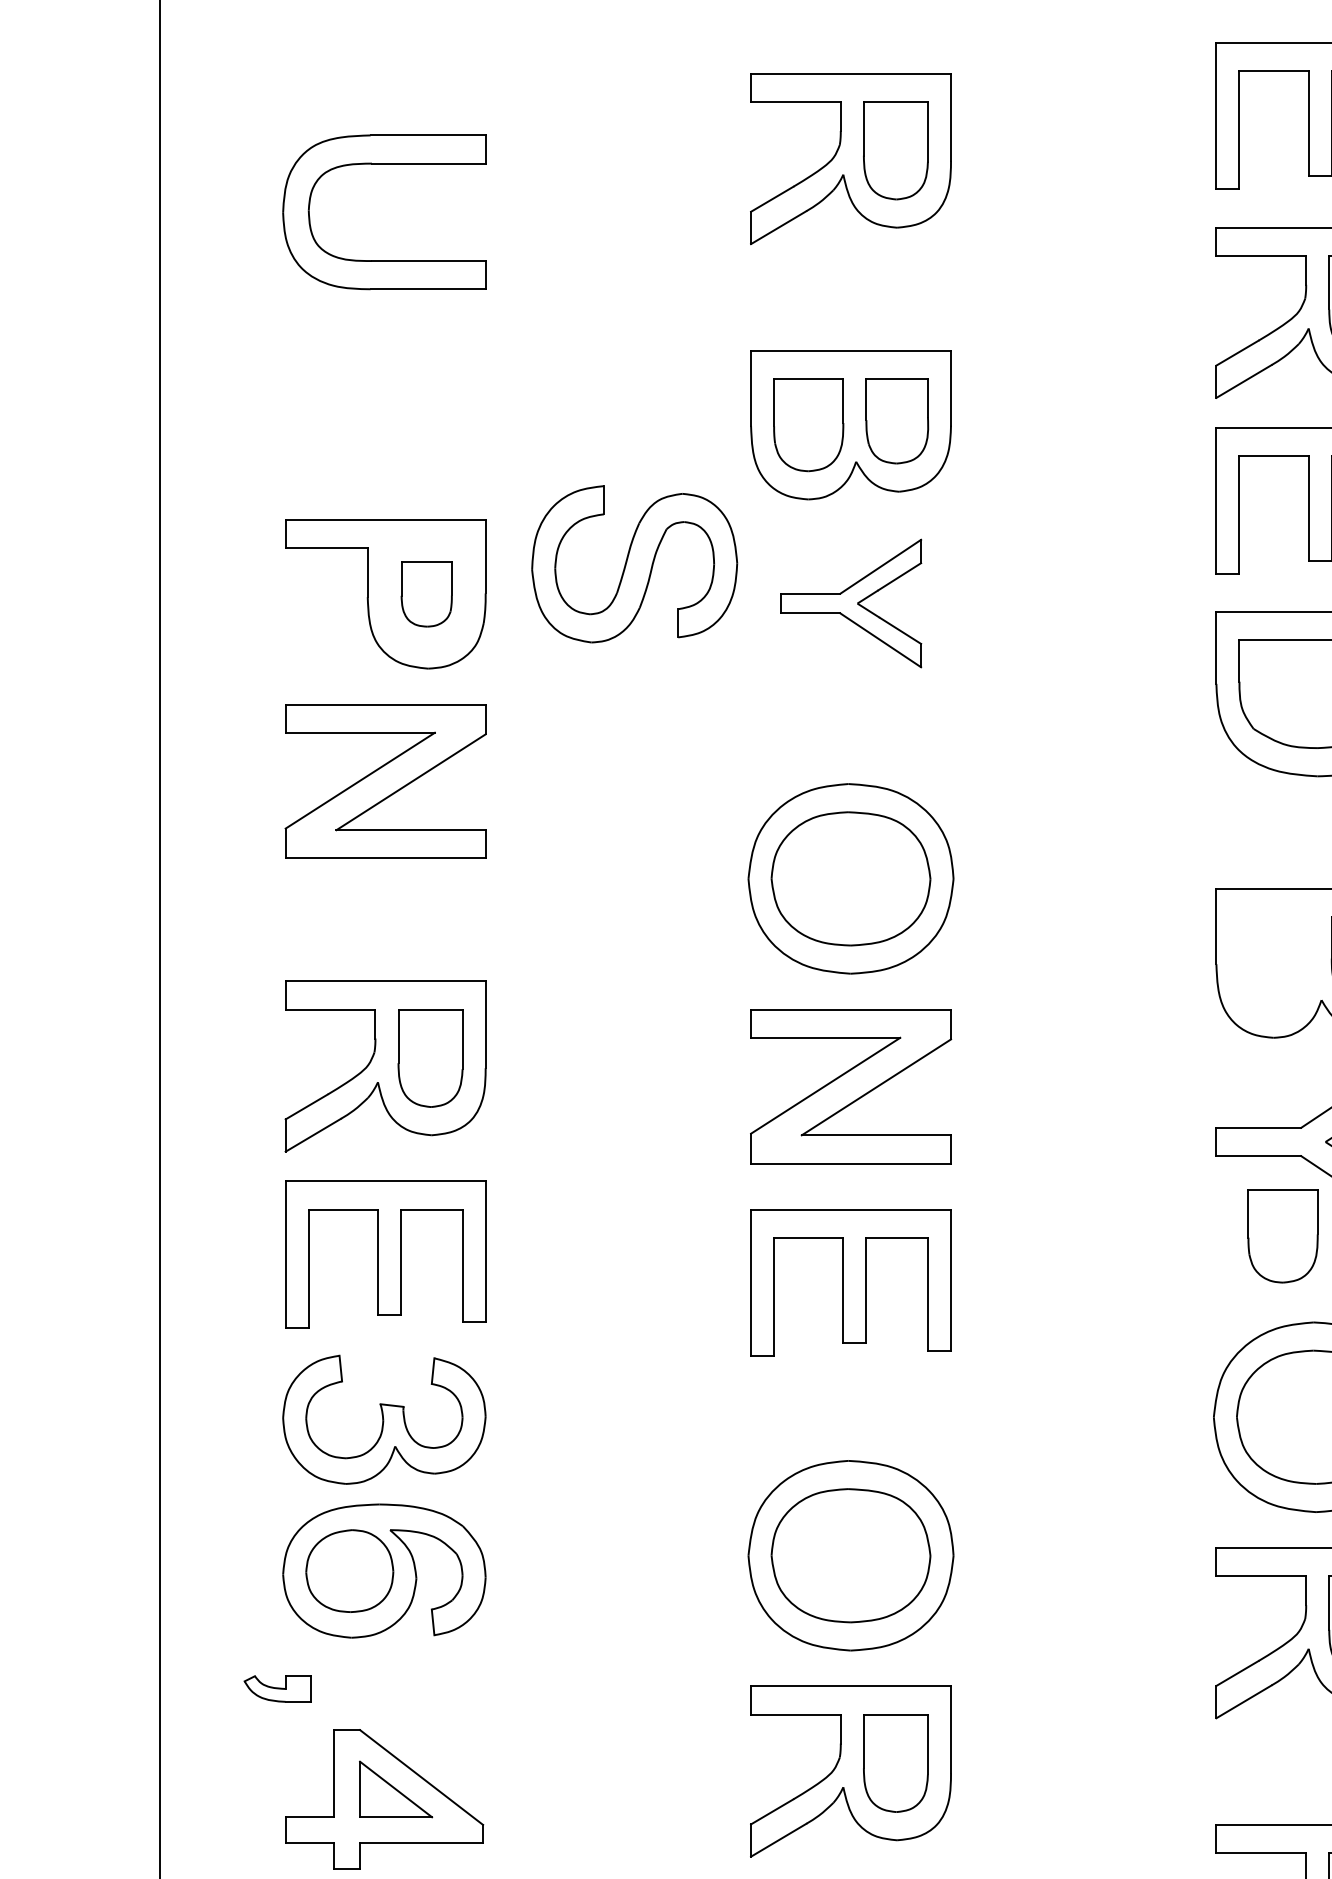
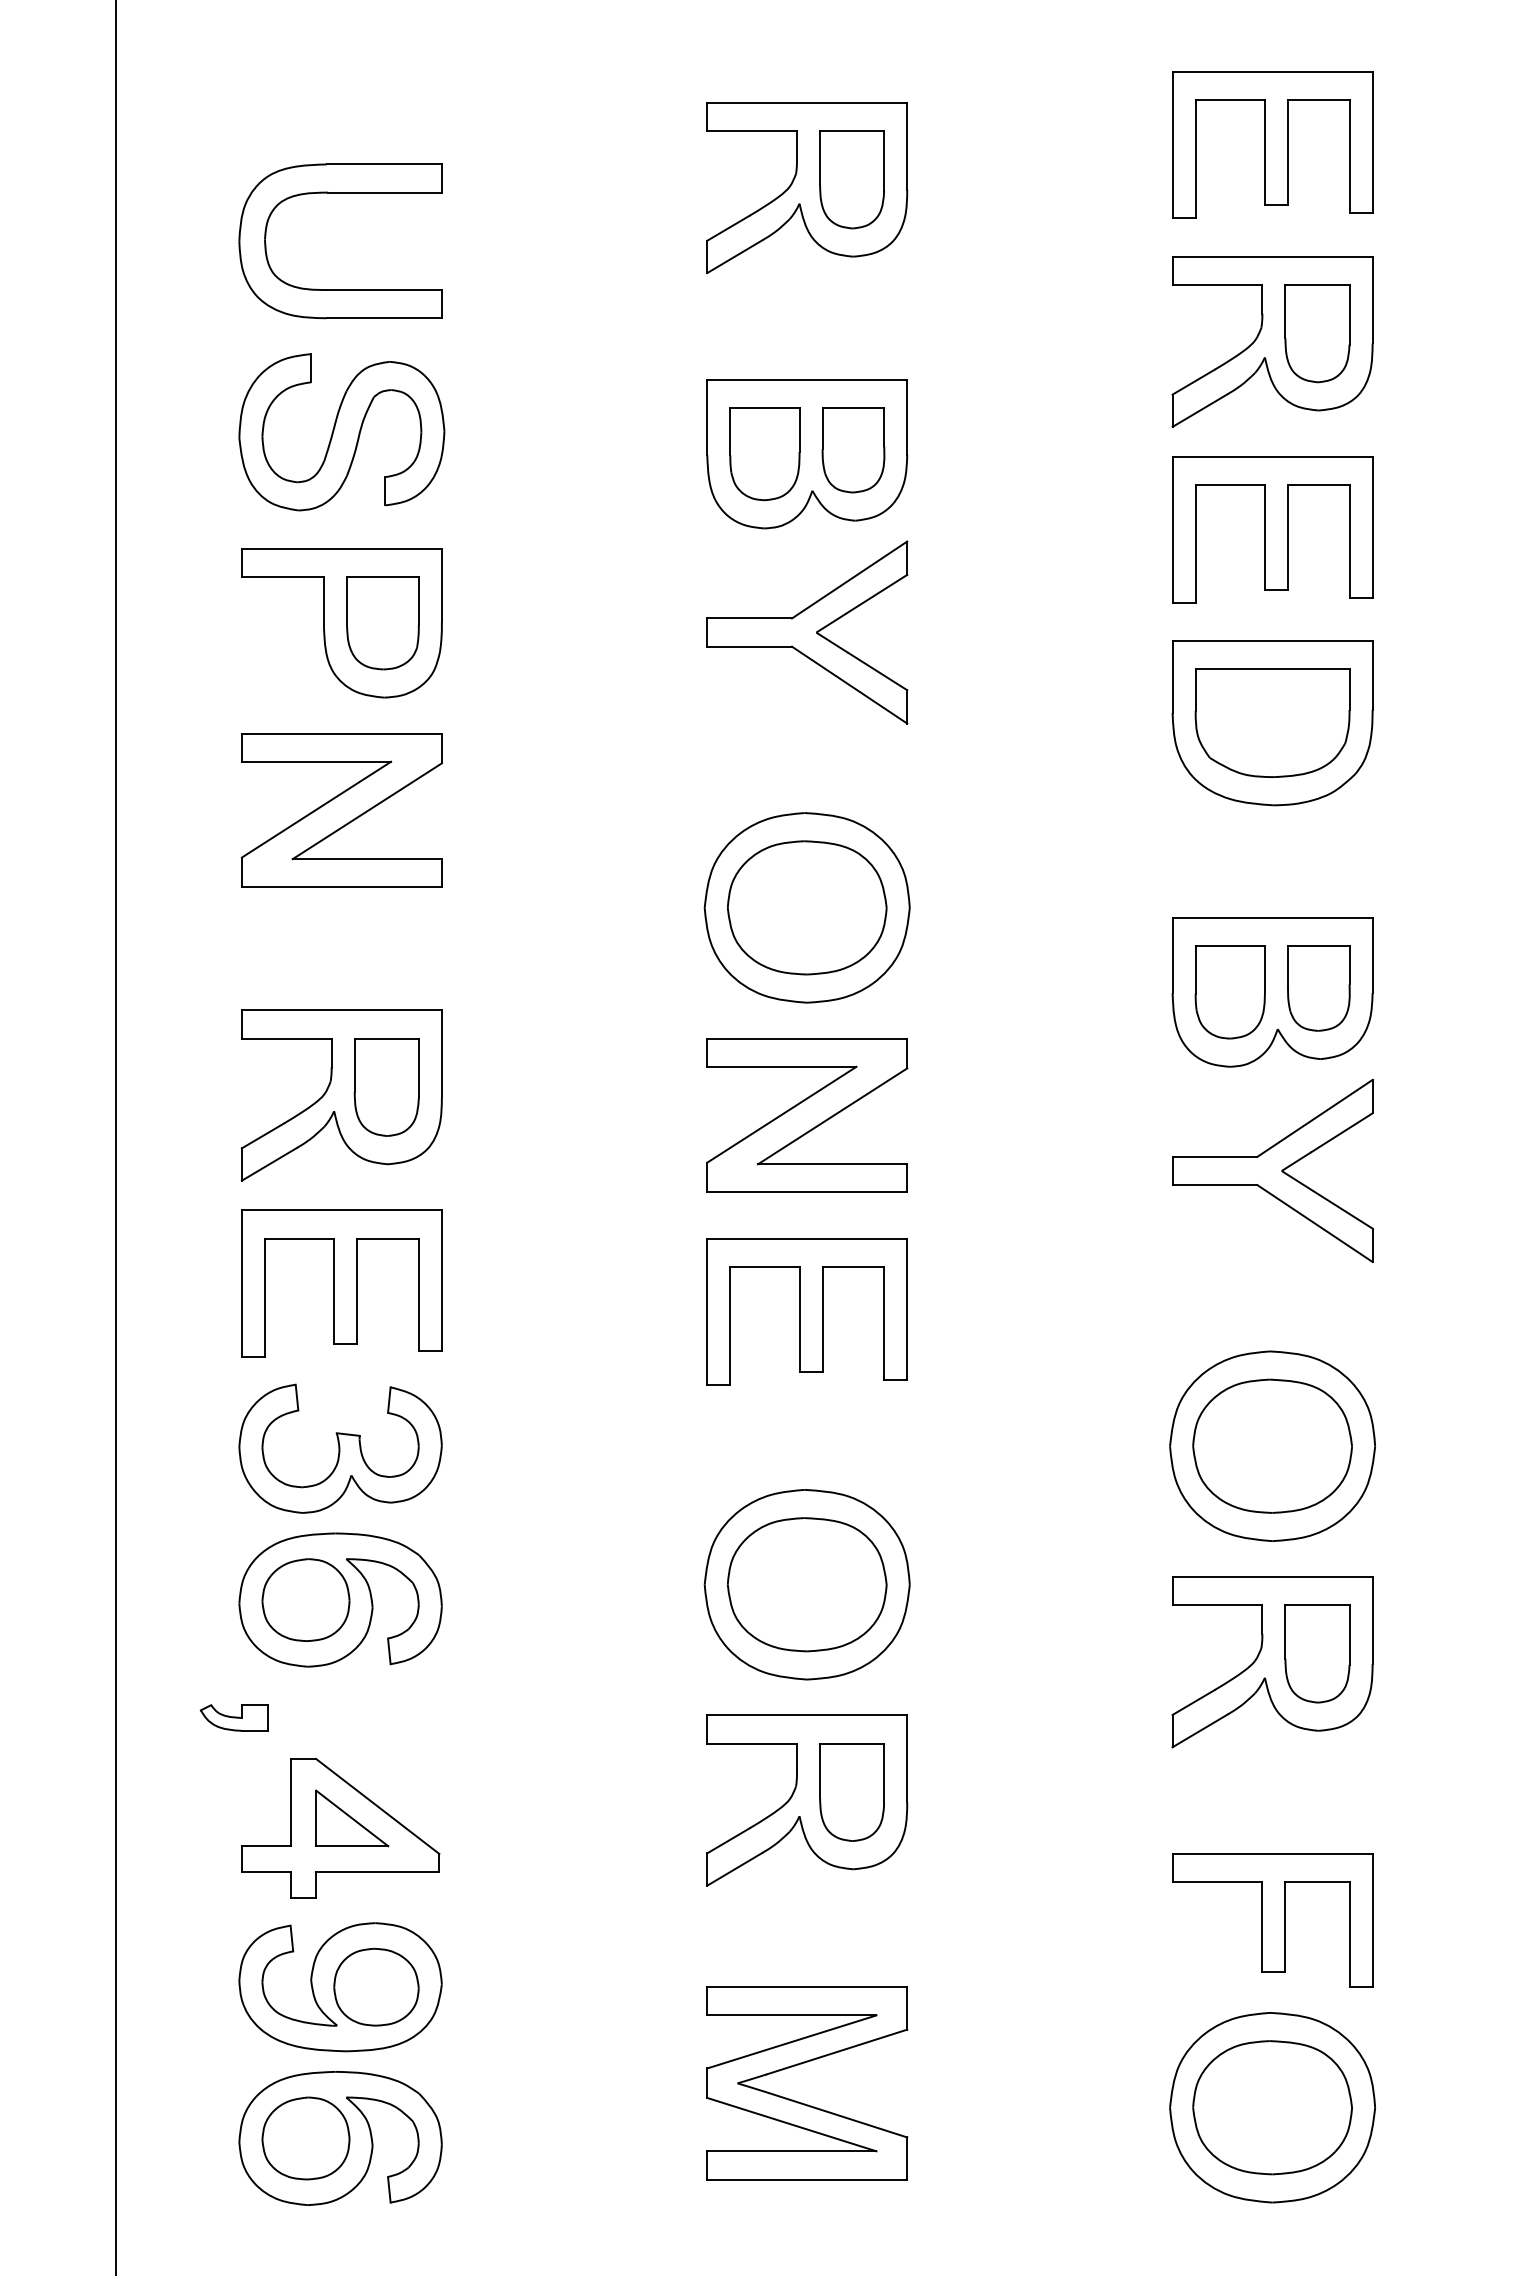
part: (634, 564) -> (341, 432), moved
part: (426, 594) -> (382, 623), size x1.43
part: (851, 603) -> (807, 632), size x1.43
part: (1282, 1236) -> (1229, 992), moved

